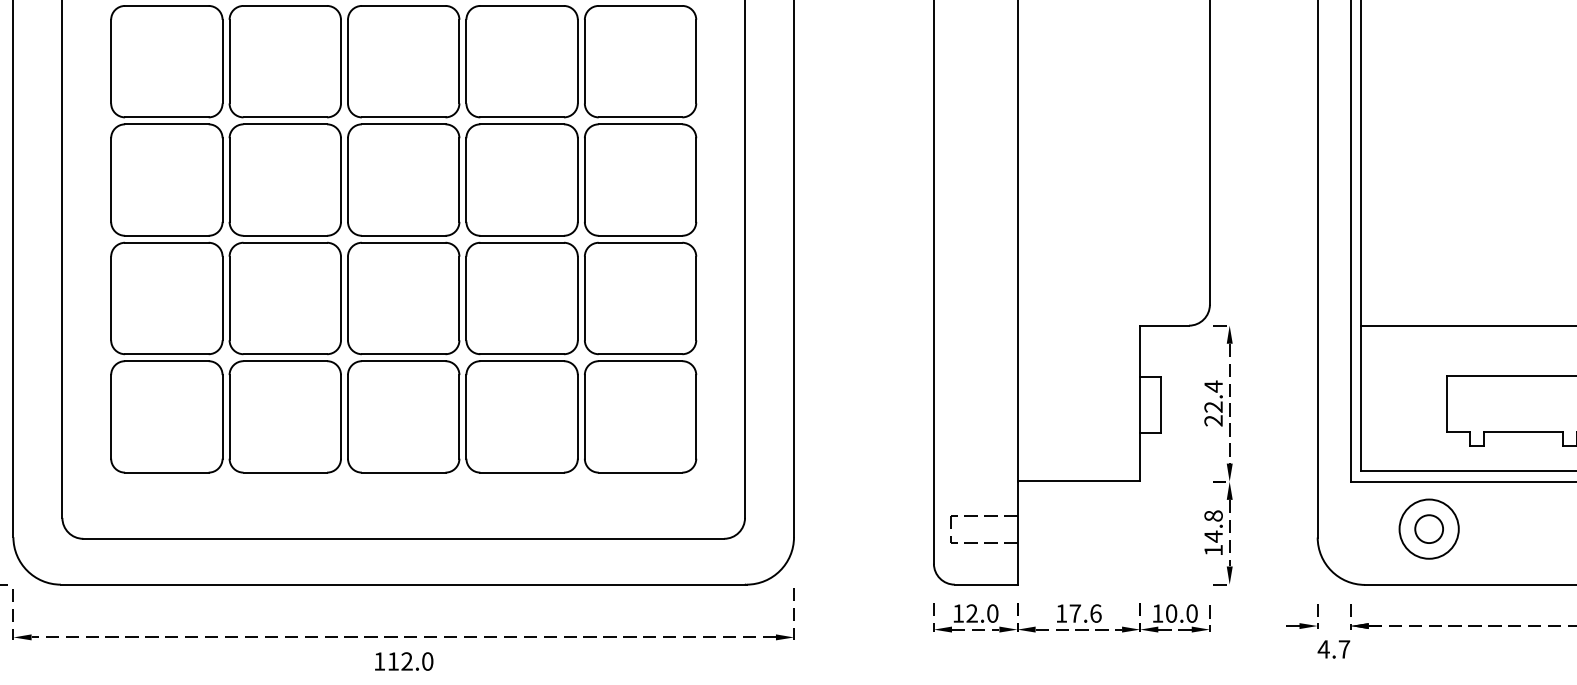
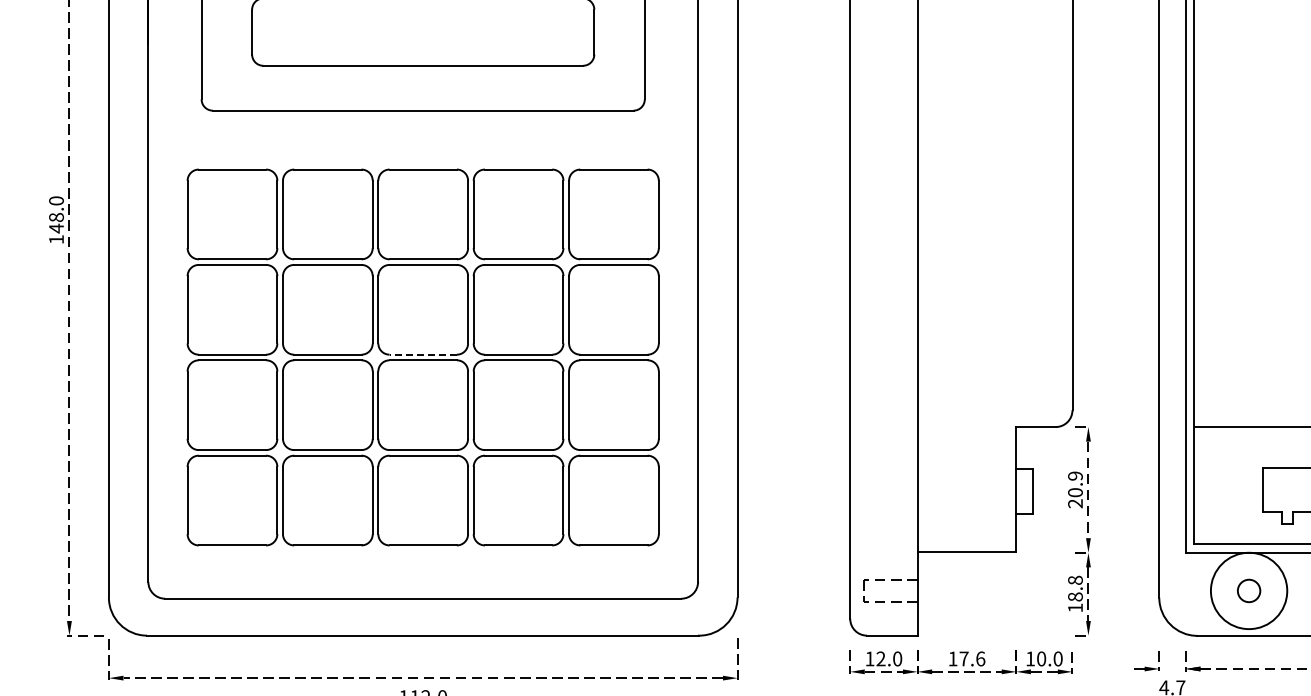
line: (404, 235) -> (423, 354), solid -> dashed
text: (1213, 396) -> (1075, 484), 22.4 -> 20.9
circle: (1428, 528) -> (1248, 590), size x1.6
text: (1213, 536) -> (1075, 596), 14.8 -> 18.8

